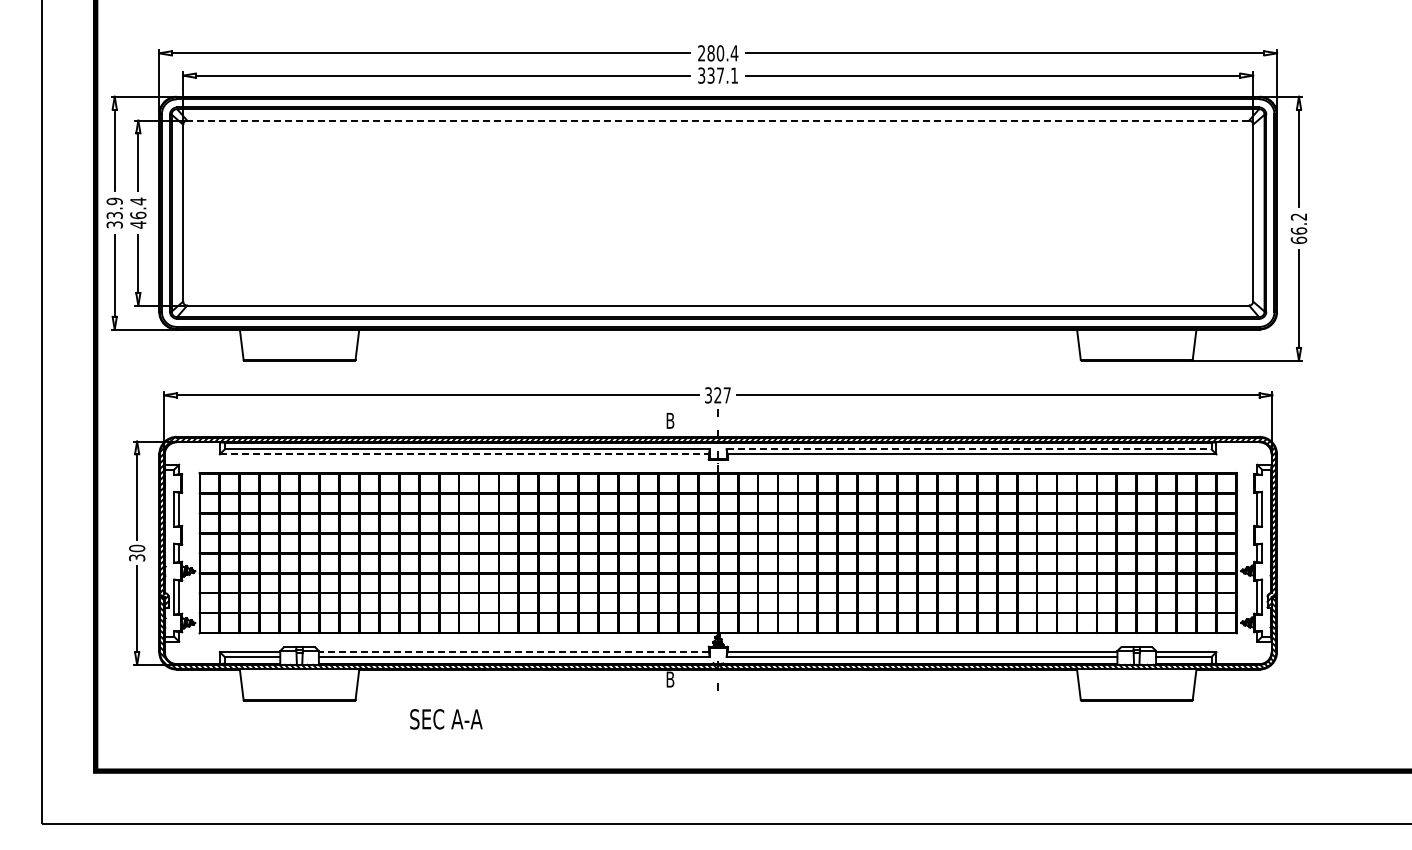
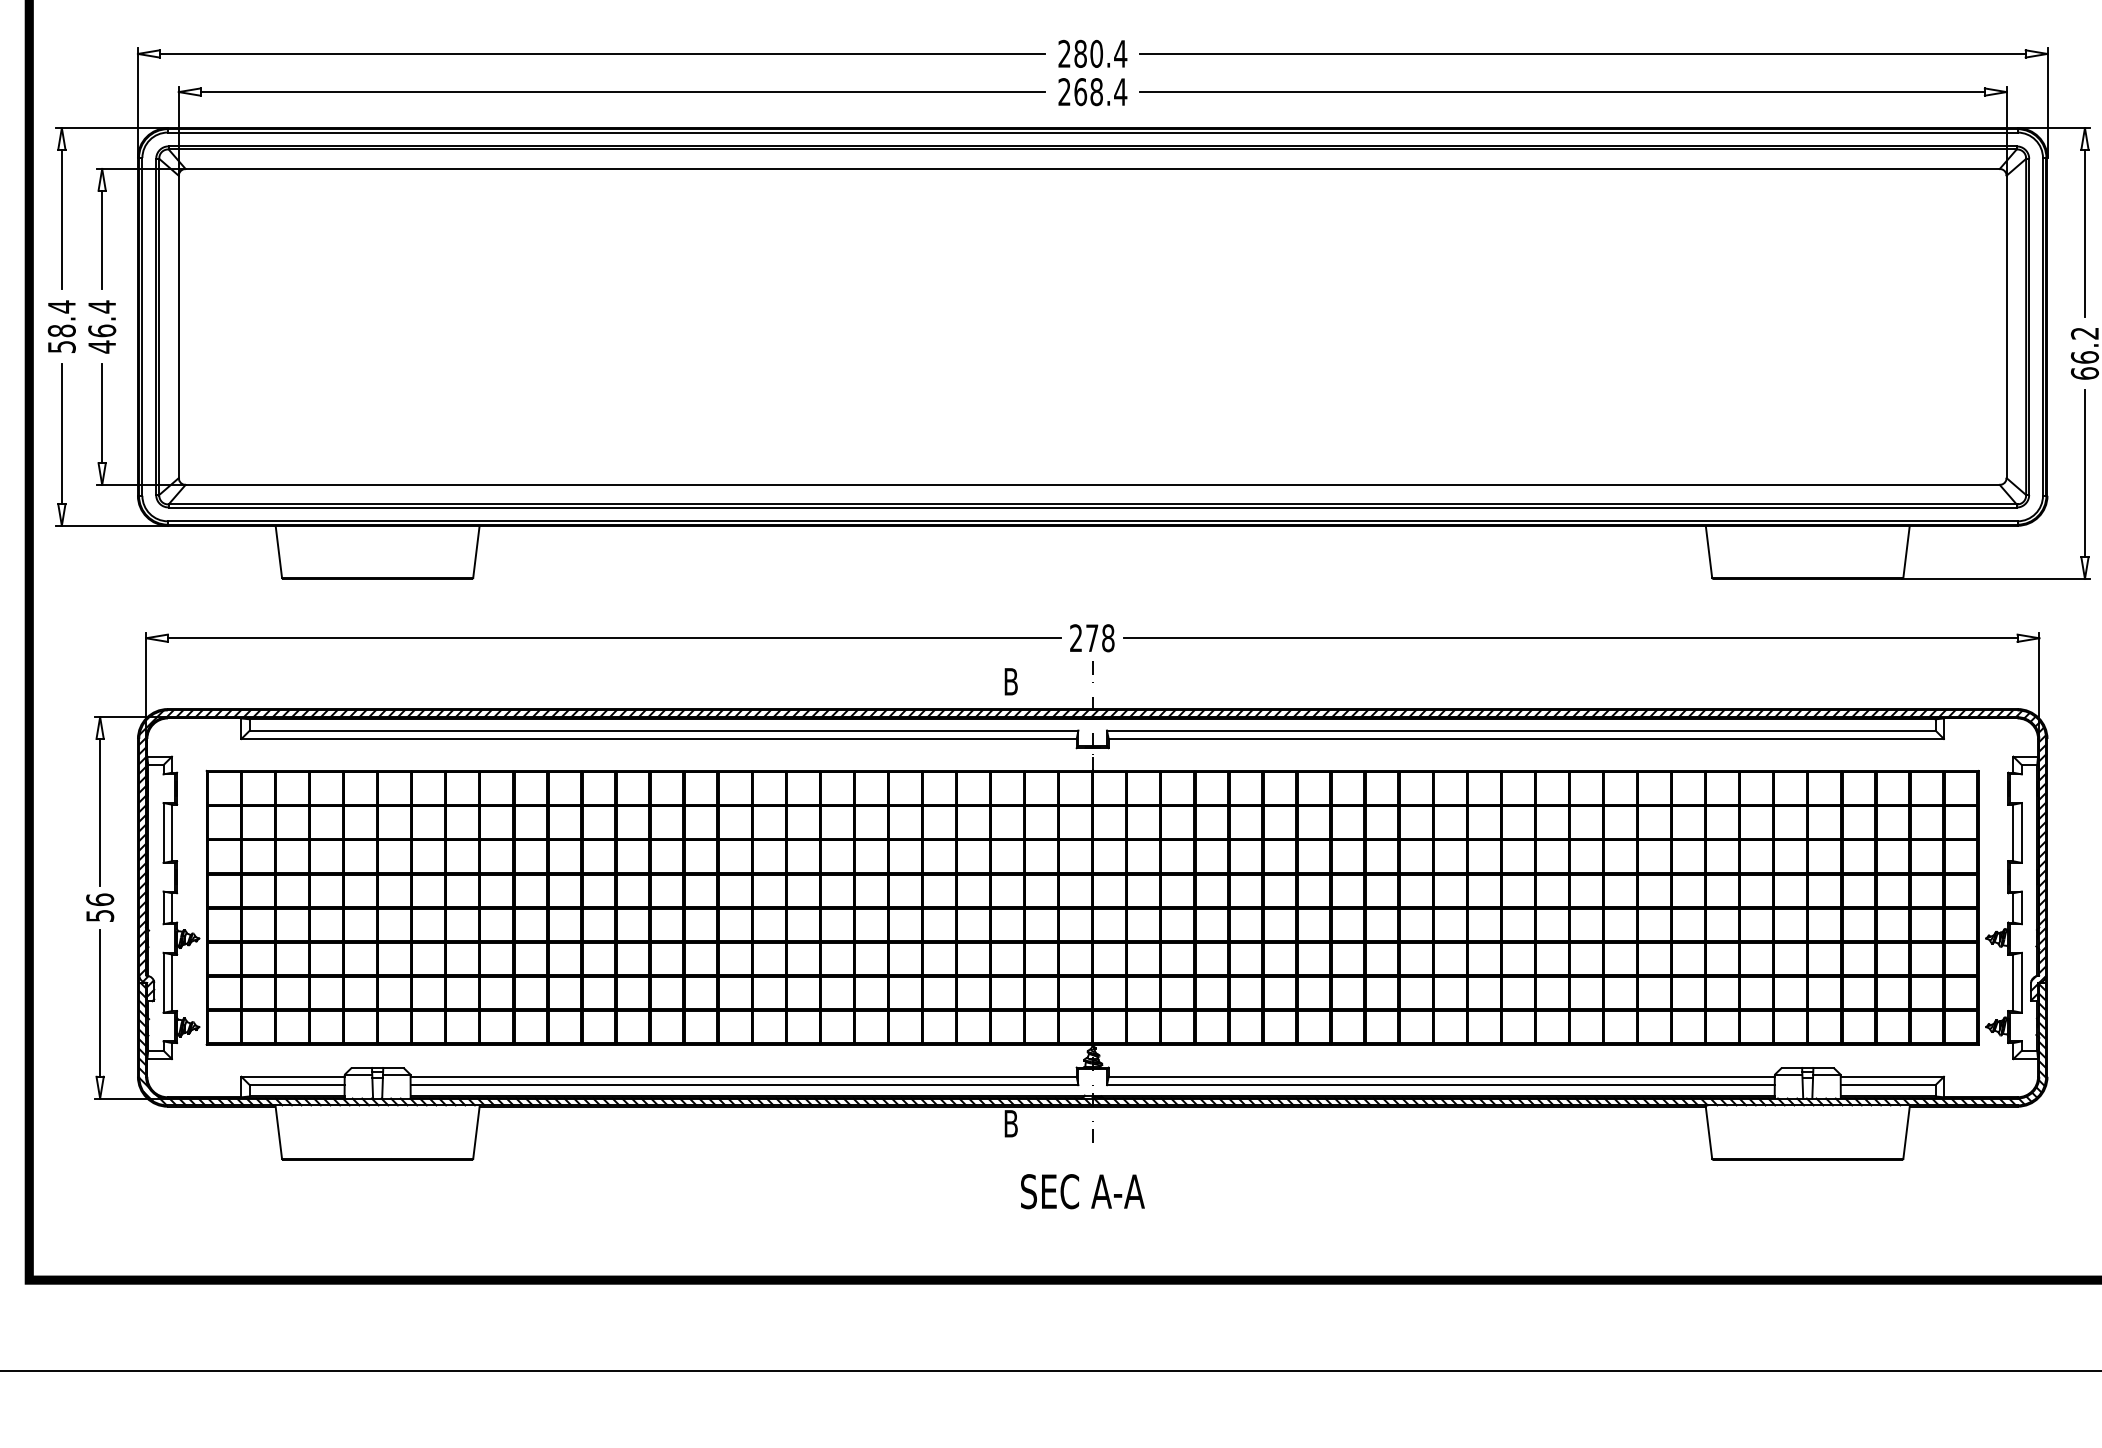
text: (718, 75) -> (1093, 91), 337.1 -> 268.4
line: (717, 120) -> (1091, 168), dashed -> solid
text: (114, 212) -> (61, 325), 33.9 -> 58.4
text: (717, 395) -> (1091, 638), 327 -> 278
line: (969, 449) -> (1522, 730), dashed -> solid
line: (464, 454) -> (659, 739), dashed -> solid
text: (136, 552) -> (99, 906), 30 -> 56
line: (513, 652) -> (743, 1077), dashed -> solid
text: (446, 719) -> (1083, 1191), moved

